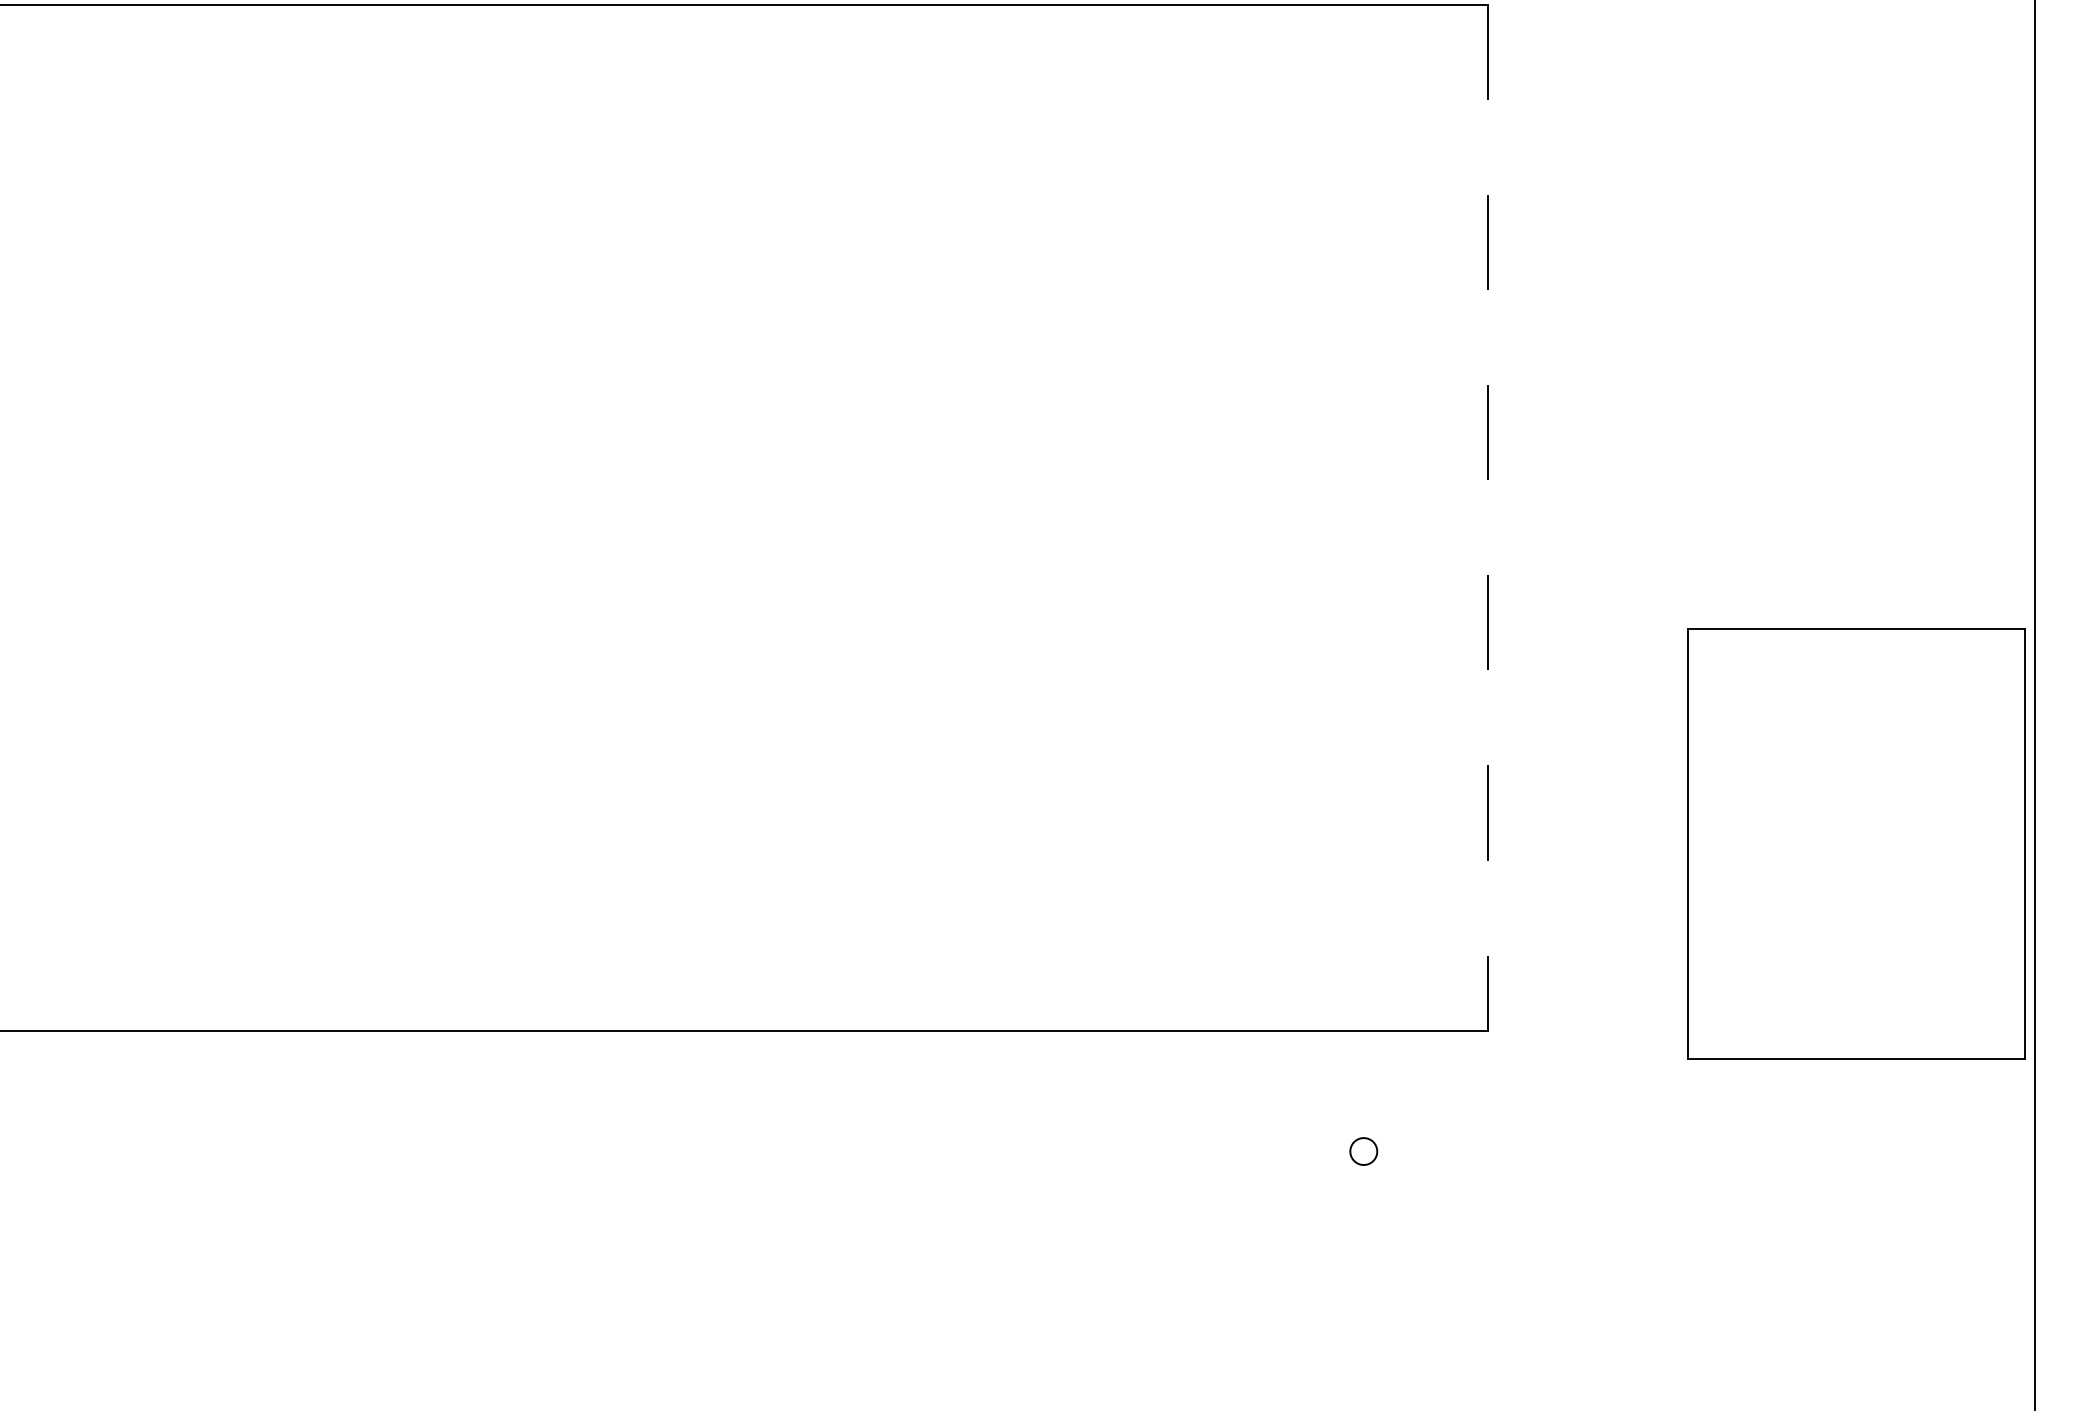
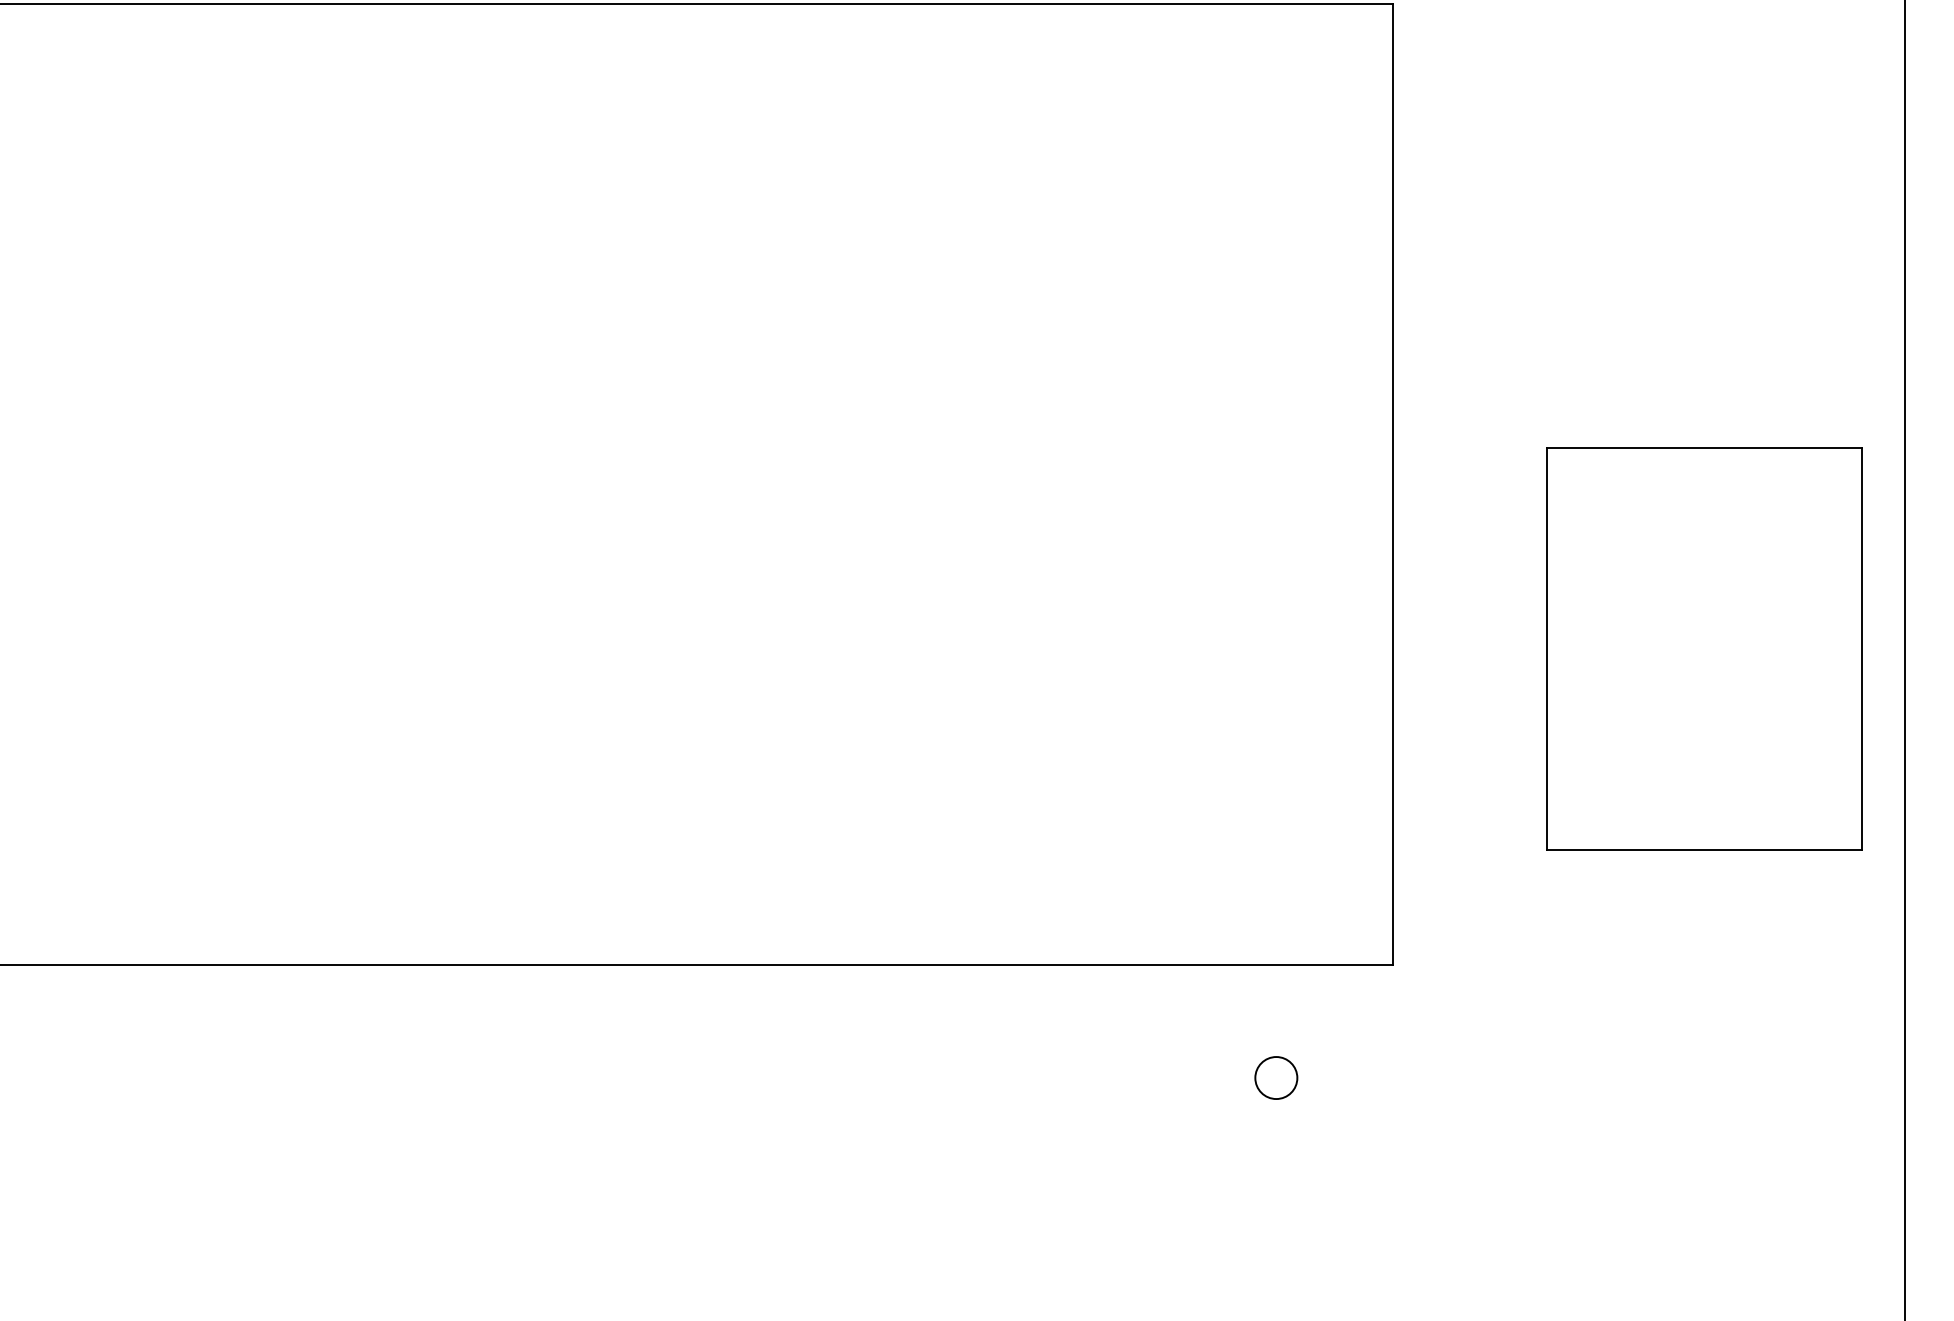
line: (1487, 518) -> (1392, 485), dashed -> solid
part: (1856, 843) -> (1704, 648), moved
circle: (1363, 1152) -> (1276, 1078), size x1.67

